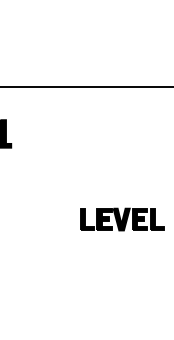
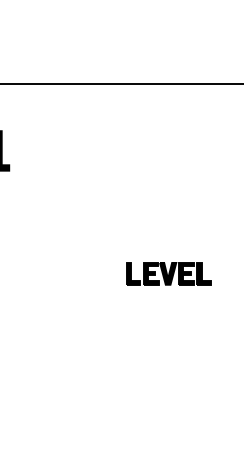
part: (122, 219) -> (169, 273), size x0.7

